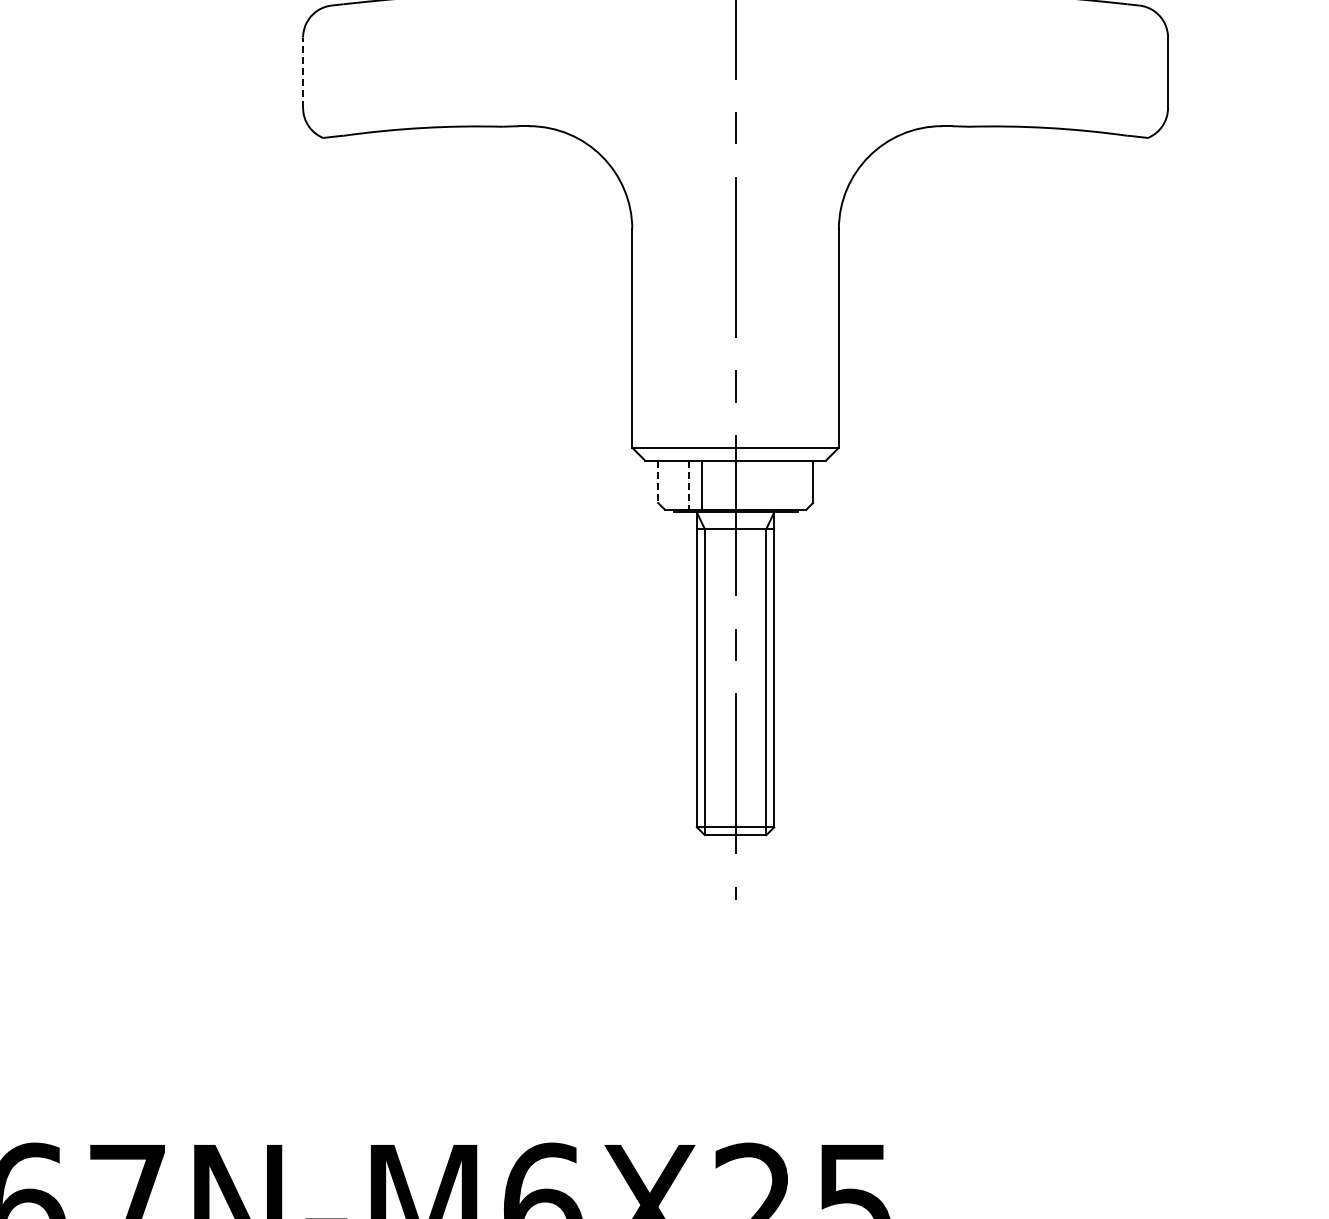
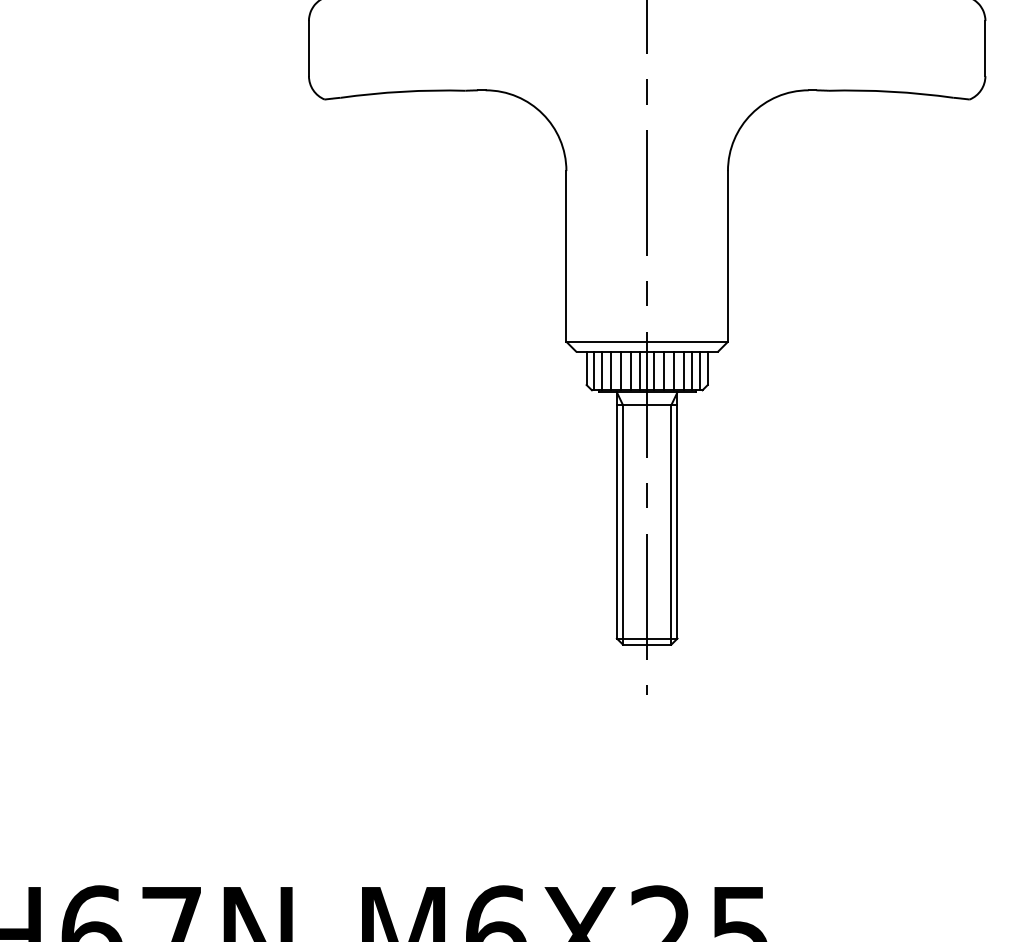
line: (303, 72) -> (309, 48), dashed -> solid
line: (658, 482) -> (586, 368), dashed -> solid
line: (668, 484) -> (594, 370), added
line: (678, 484) -> (602, 370), added
line: (714, 484) -> (630, 370), added
line: (726, 484) -> (640, 370), added
line: (744, 484) -> (654, 370), added
line: (756, 484) -> (663, 370), added
line: (769, 484) -> (673, 370), added
line: (782, 484) -> (683, 370), added
line: (793, 484) -> (692, 370), added
line: (802, 484) -> (699, 370), added
line: (688, 485) -> (610, 371), dashed -> solid

